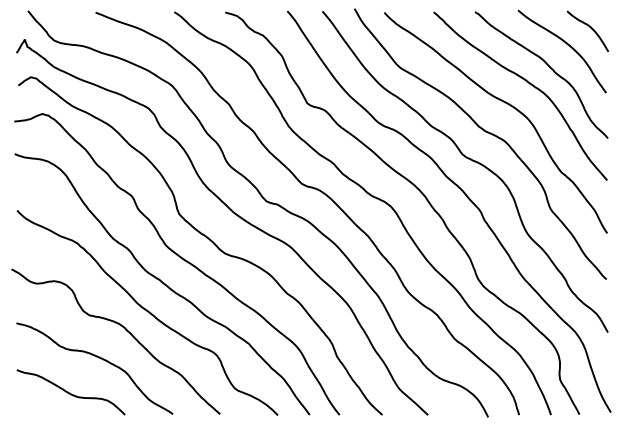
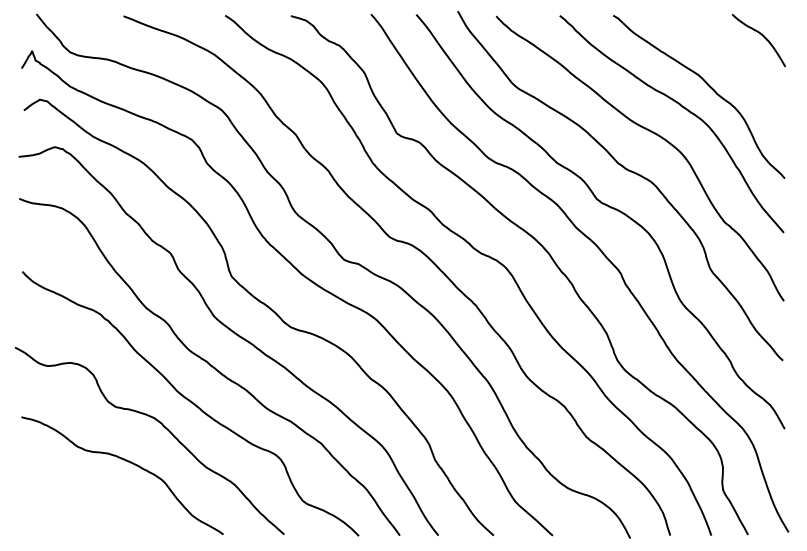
curve: (567, 45) -> (732, 58), removed
curve: (69, 392) -> (89, 506), removed

